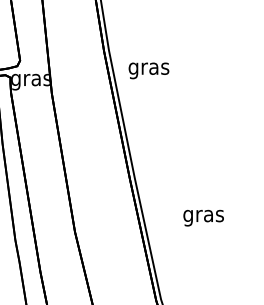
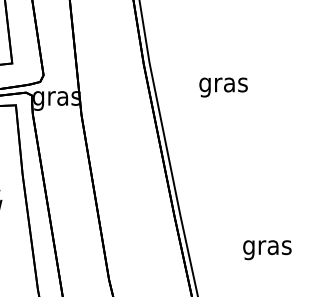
text: (148, 70) -> (223, 87), moved
text: (203, 217) -> (267, 249), moved

